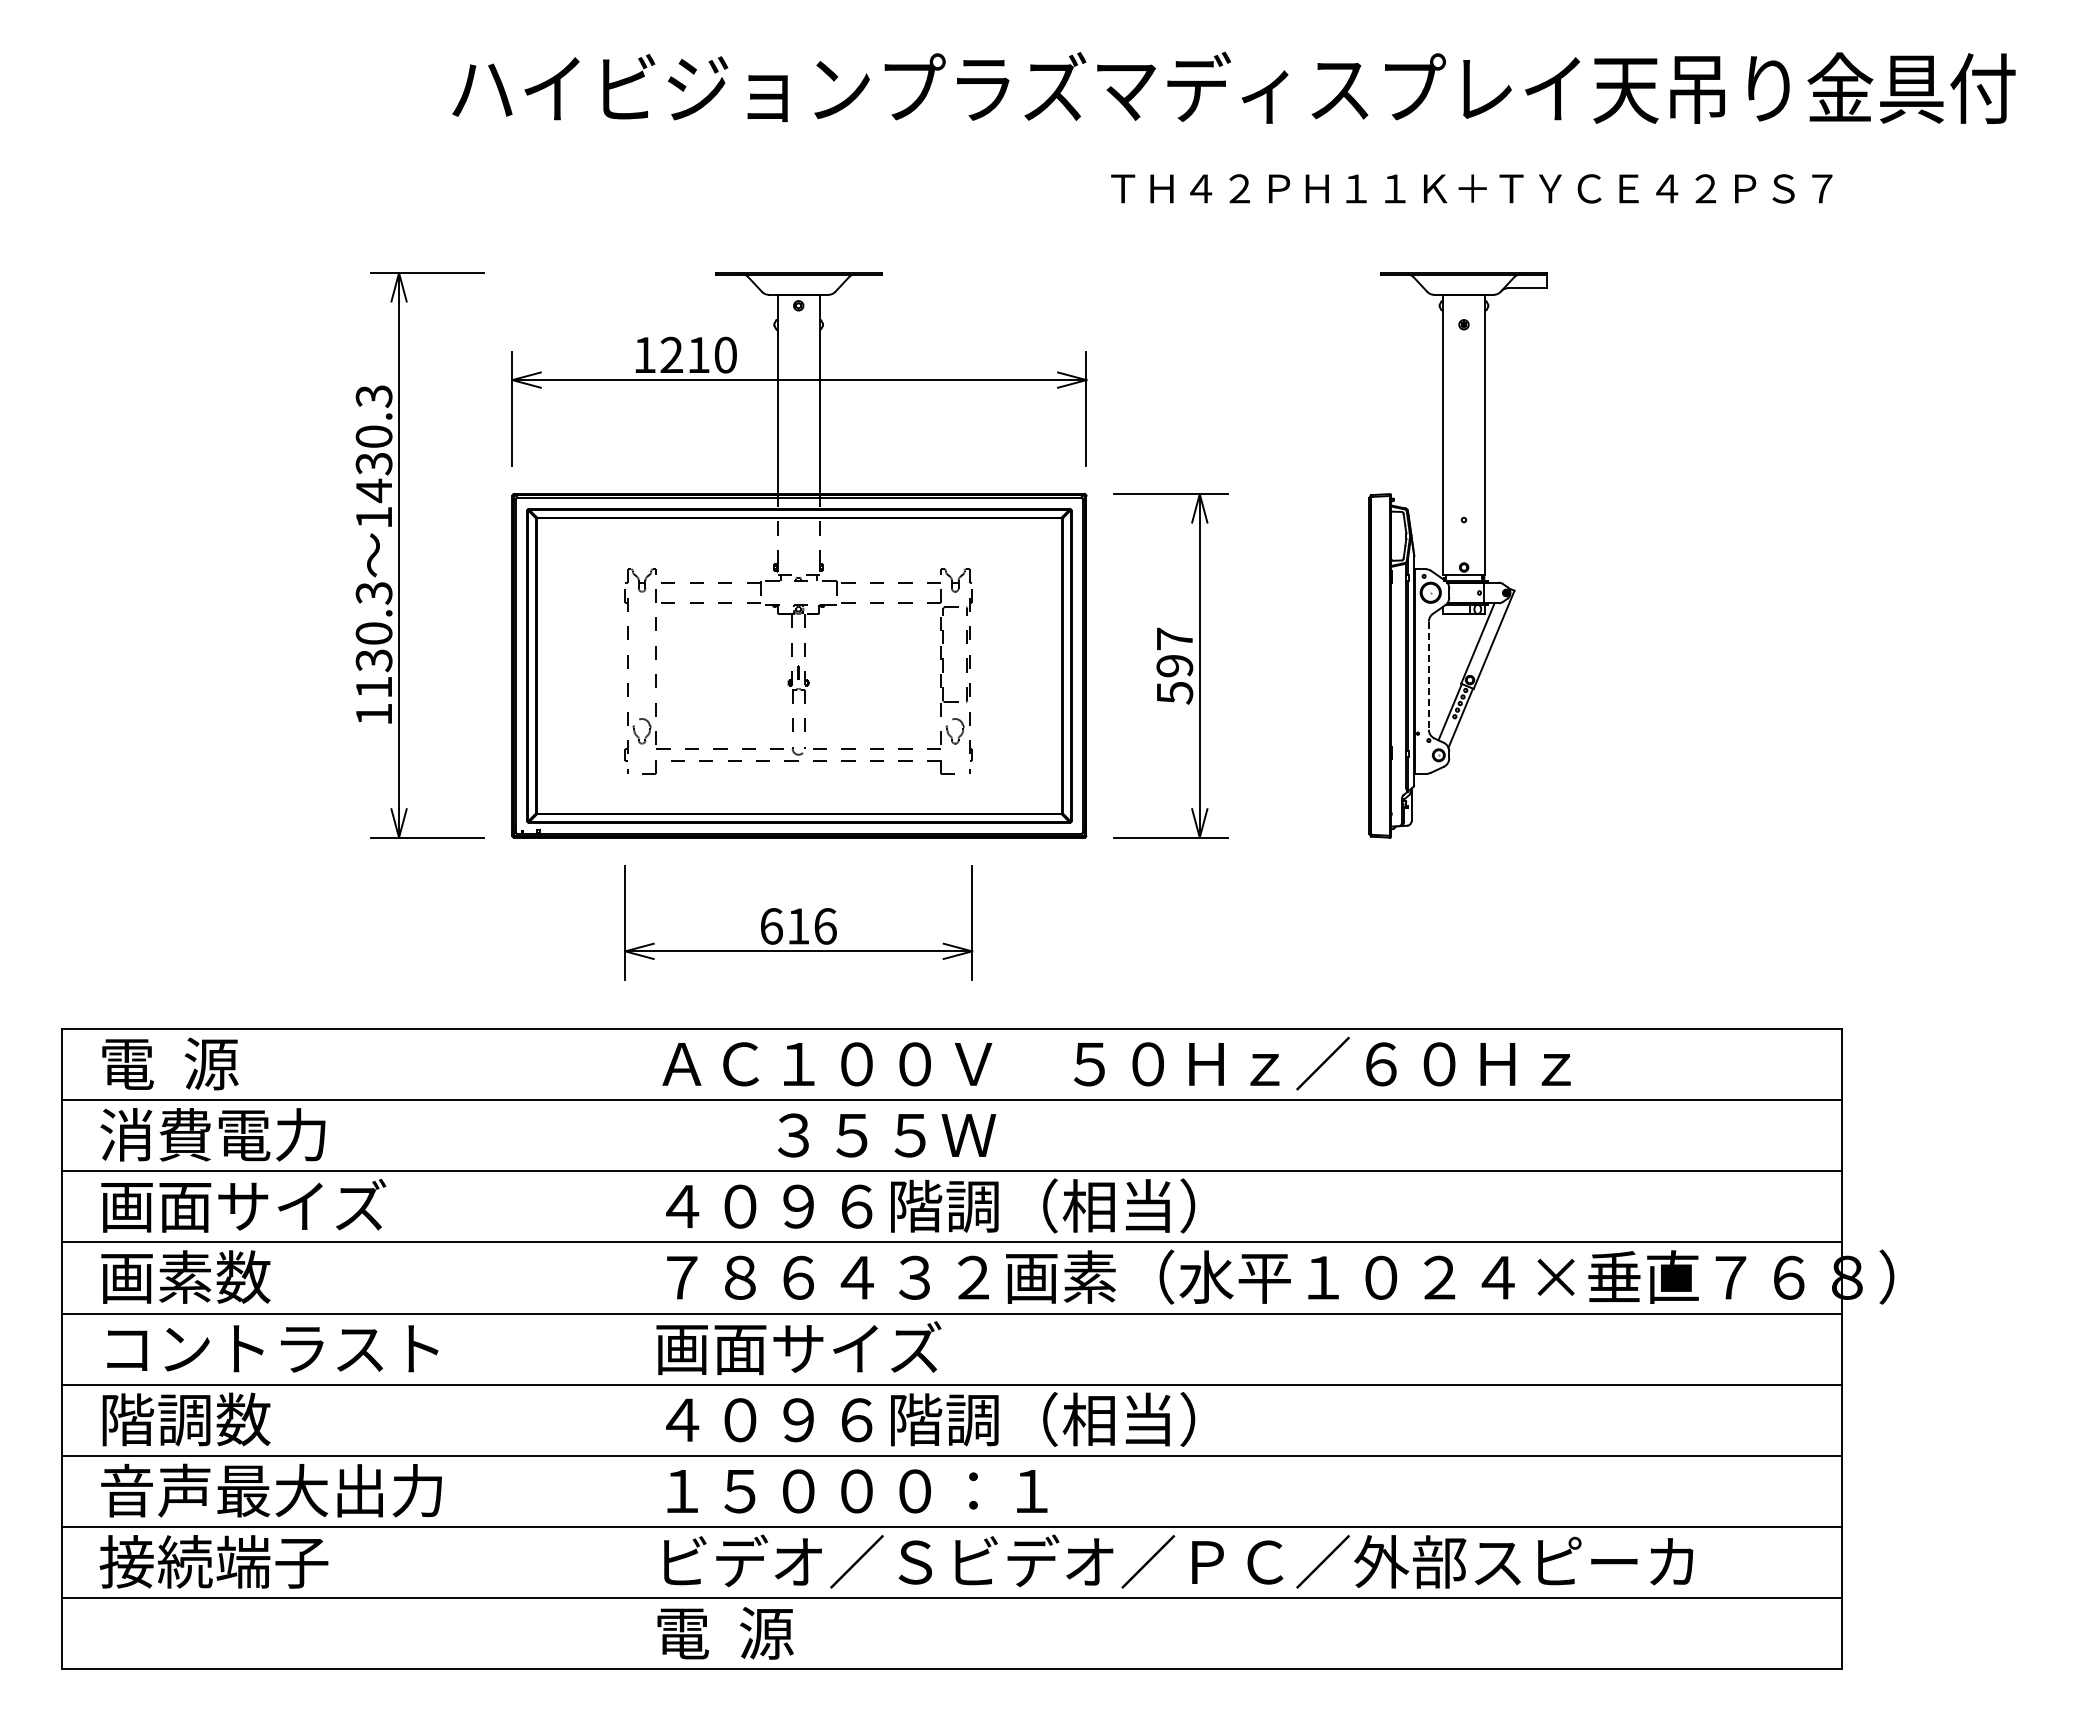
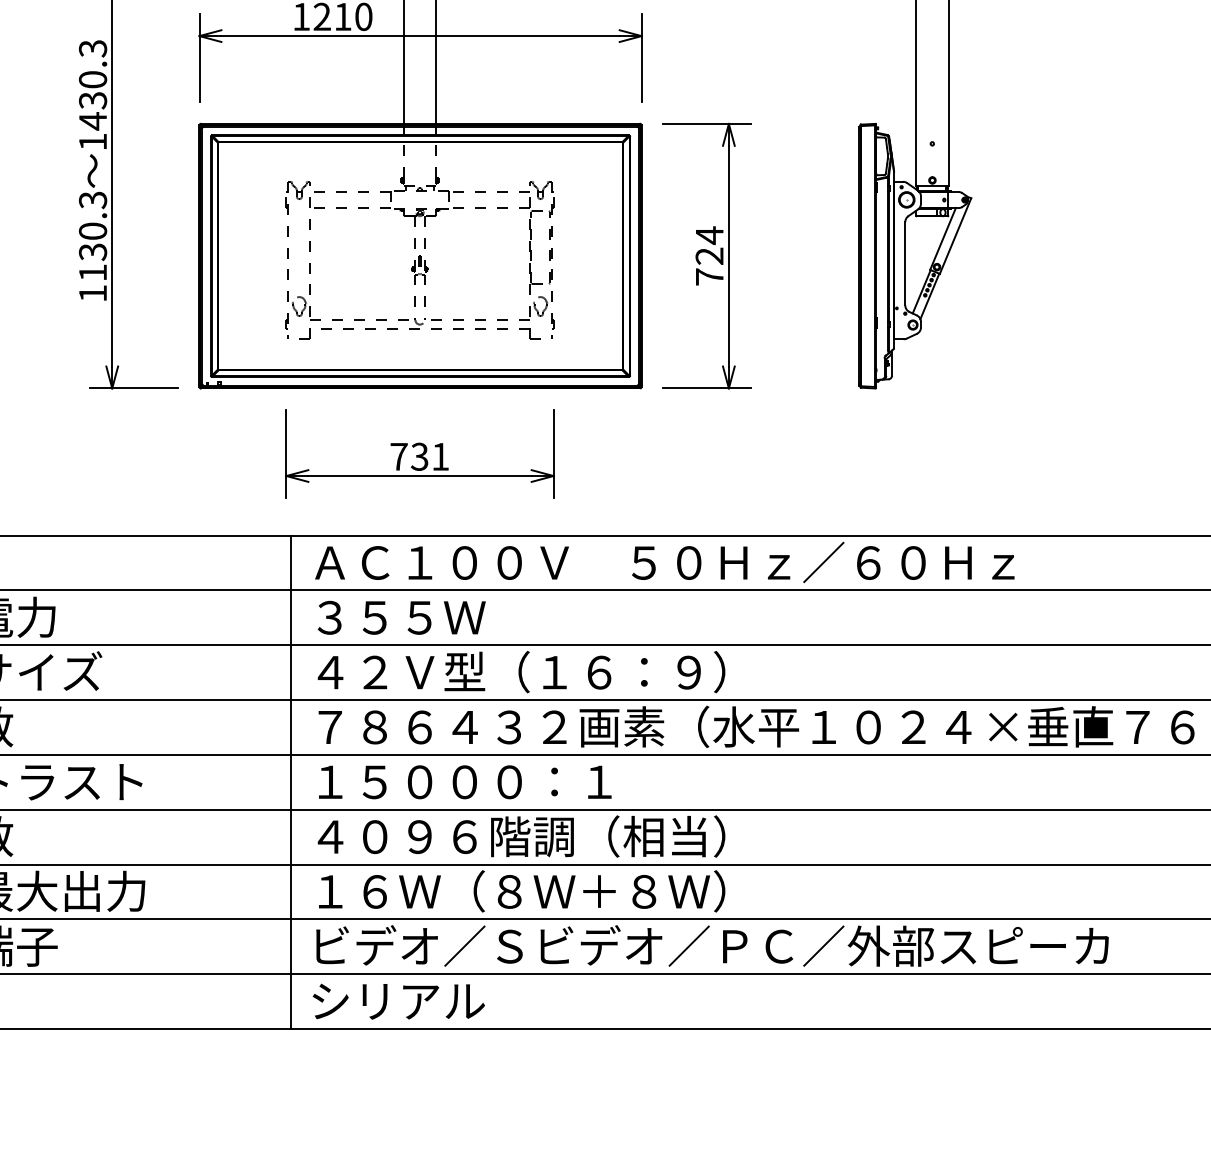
text: (1175, 665) -> (710, 255), 597 -> 724
line: (1428, 676) -> (905, 264), dashed -> solid
text: (798, 926) -> (419, 456), 616 -> 731
text: (887, 1135) -> (402, 617), moved
text: (947, 1205) -> (534, 671), ４０９６階調（相当） -> ４２Ｖ型（１６：９）
line: (631, 1348) -> (291, 781), added
text: (851, 1348) -> (460, 781), 画面サイズ -> １５０００：１
text: (959, 1490) -> (543, 891), １５０００：１ -> １６Ｗ（８Ｗ＋８Ｗ）
text: (769, 1633) -> (397, 1001), 電  源 -> シリアル

